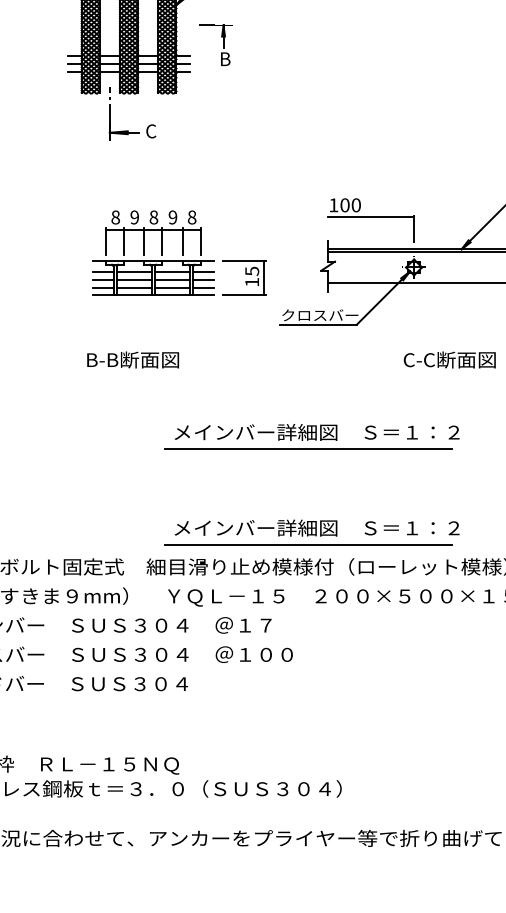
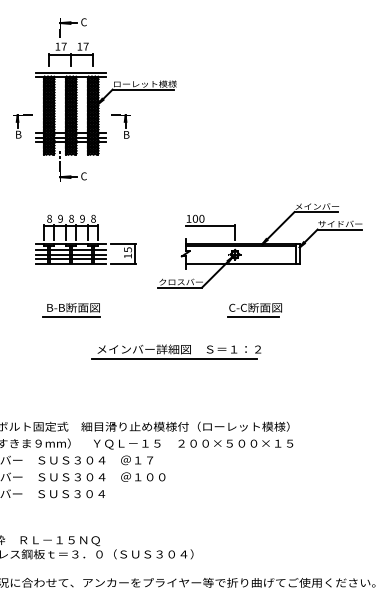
part: (44, 44) -> (22, 126), added
part: (178, 253) -> (85, 239), moved
line: (127, 376) -> (70, 317), added
line: (444, 376) -> (252, 317), added
part: (312, 531) -> (176, 406), removed

